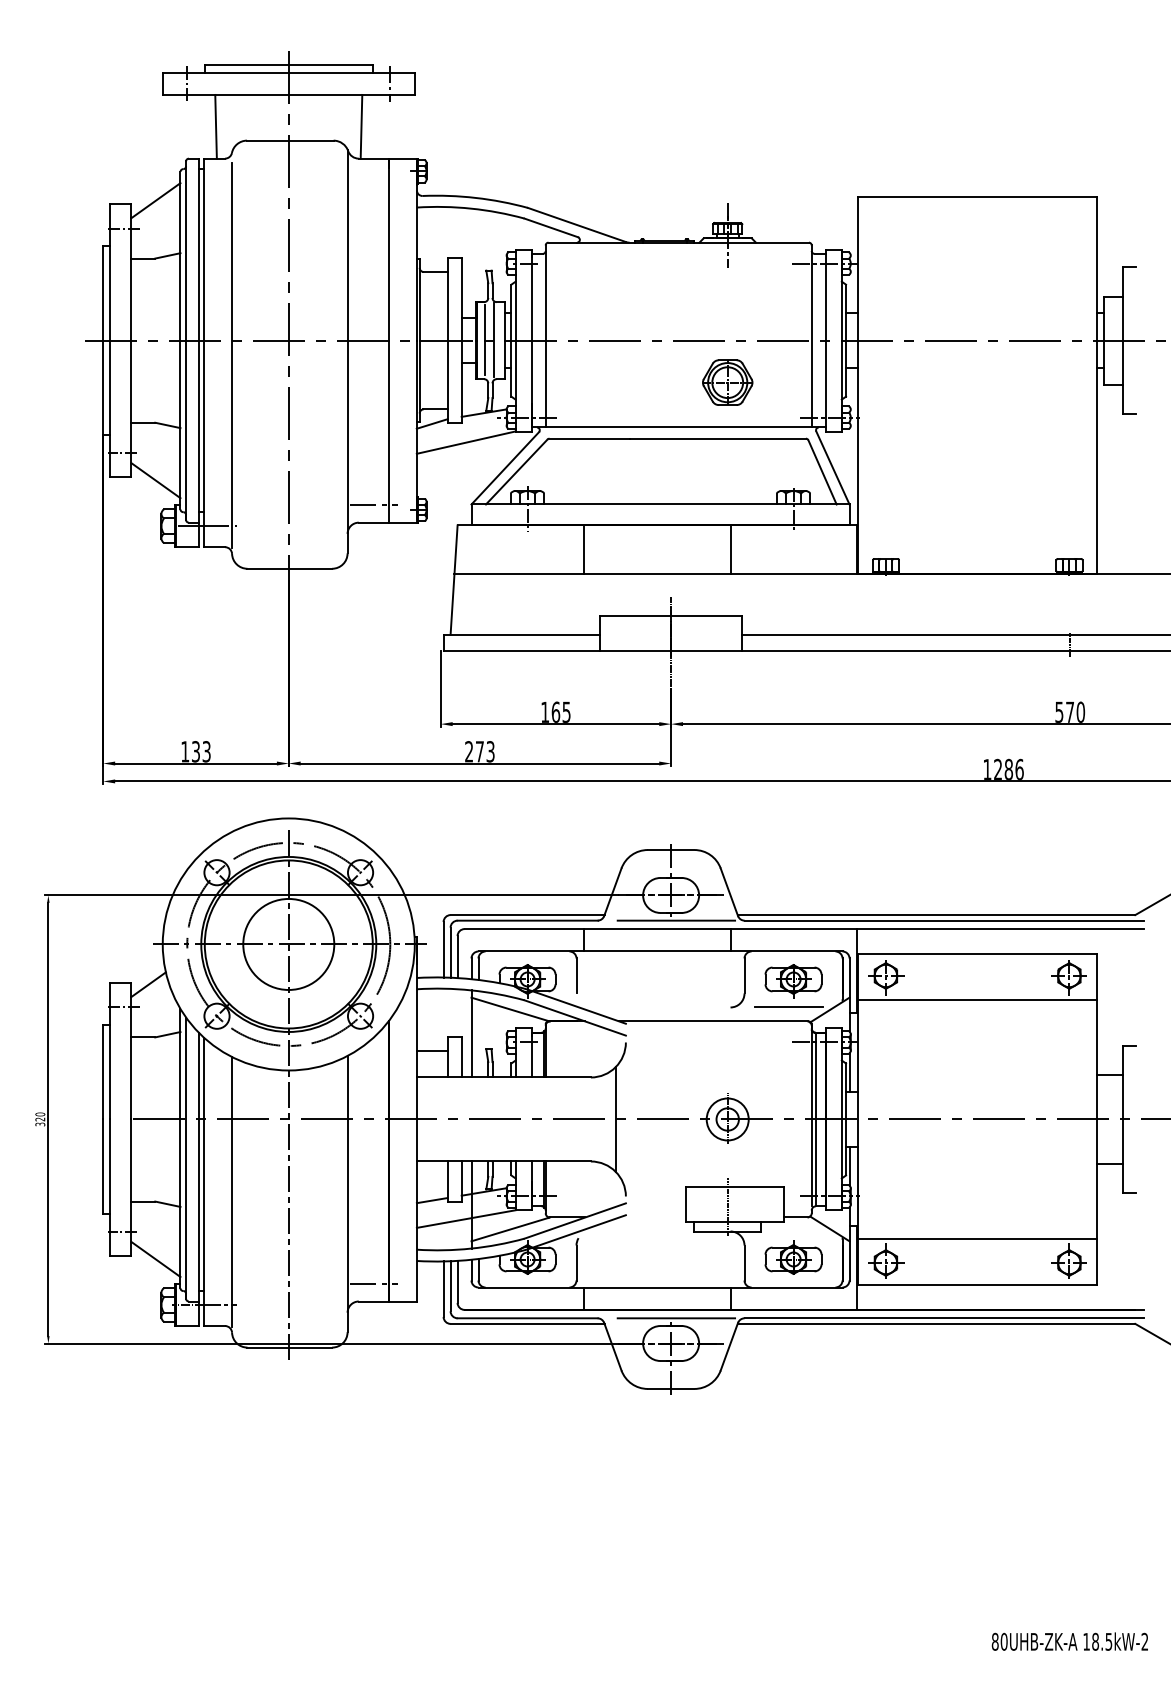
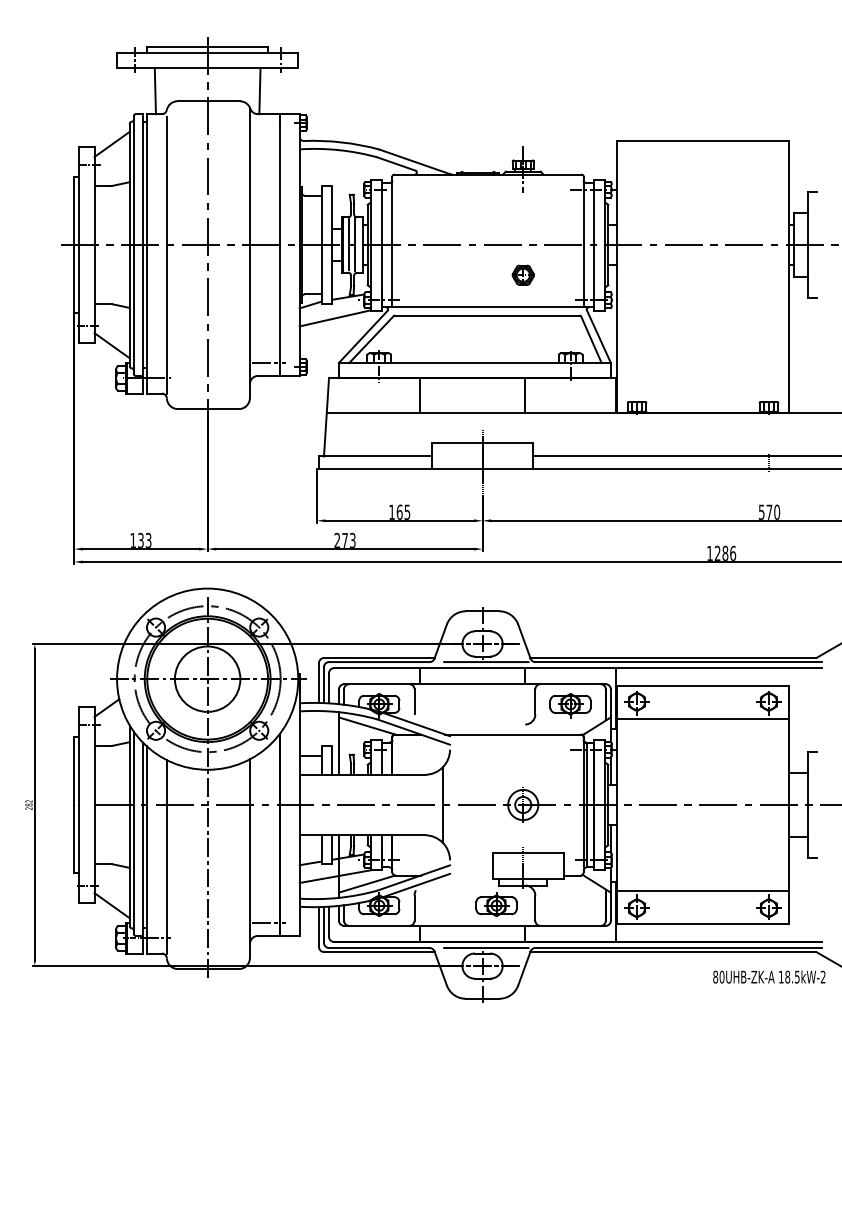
part: (727, 382) -> (523, 275), size x0.6
line: (788, 1007) -> (566, 724), removed
text: (40, 1119) -> (29, 805), 320 -> 282
part: (793, 1257) -> (496, 904), moved
text: (1069, 1641) -> (768, 976), moved

